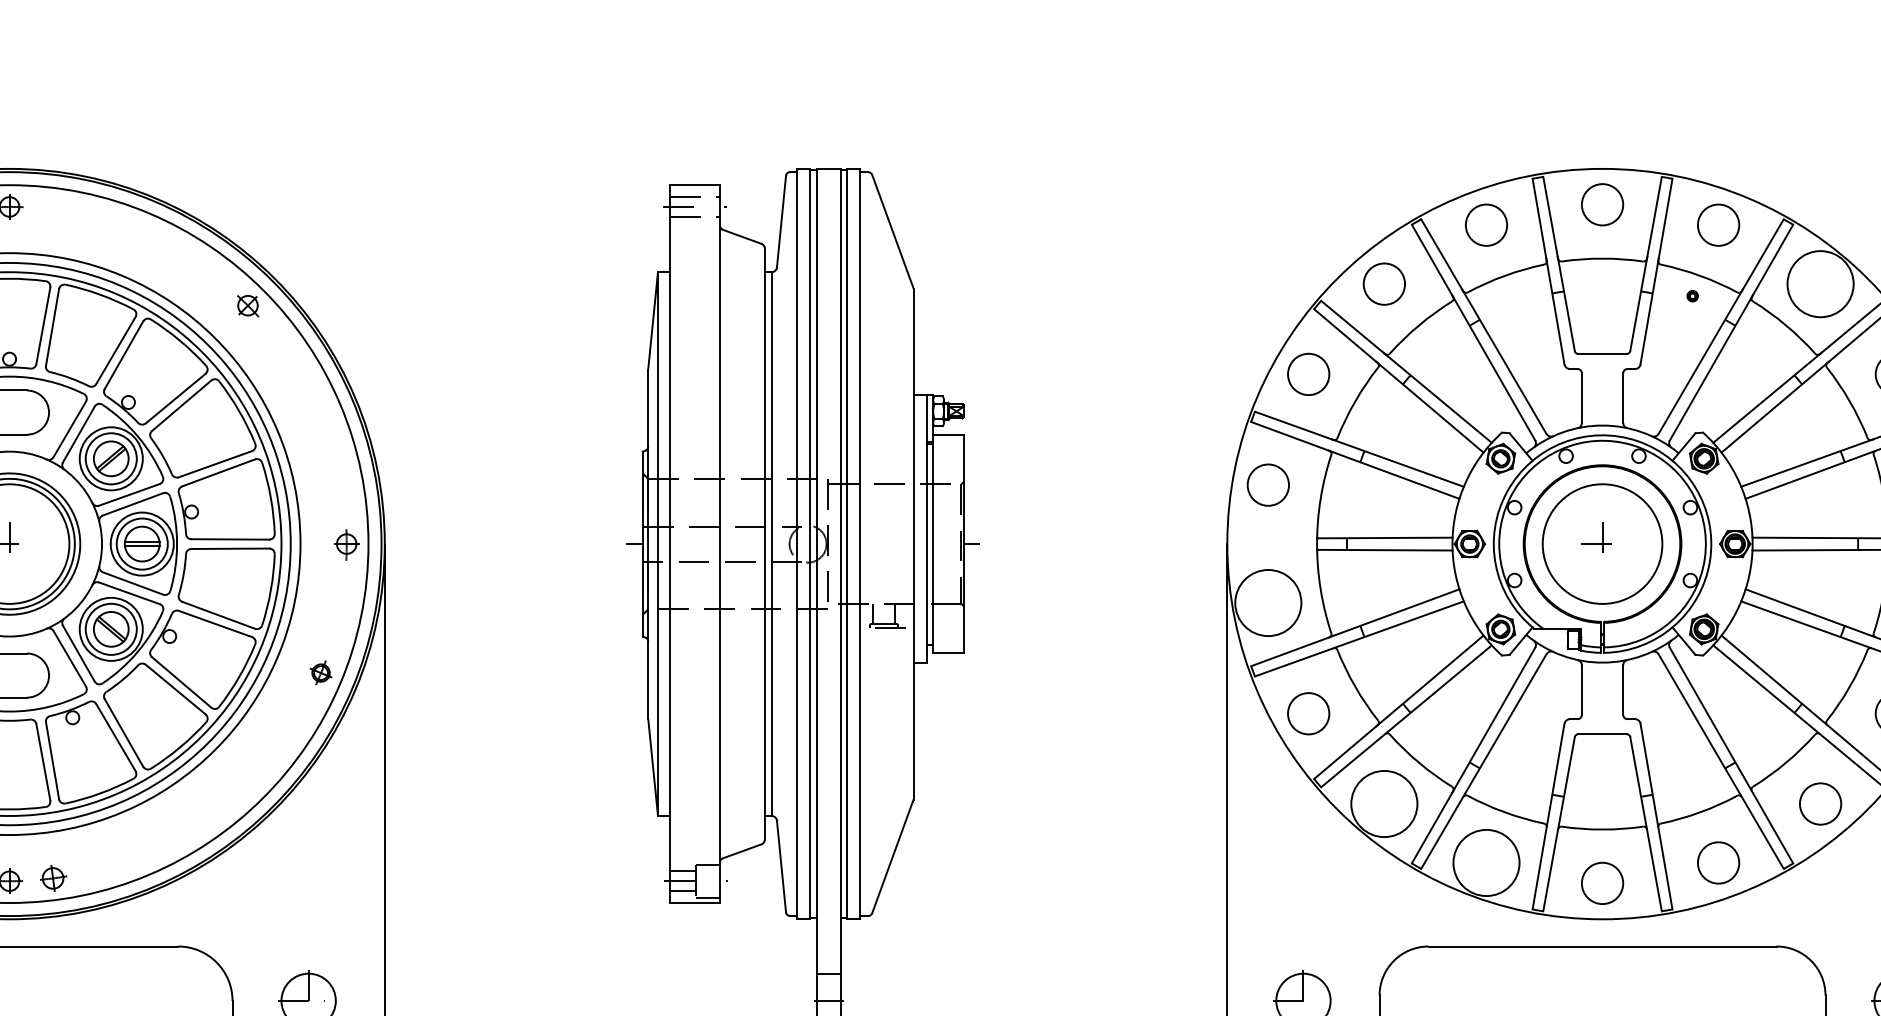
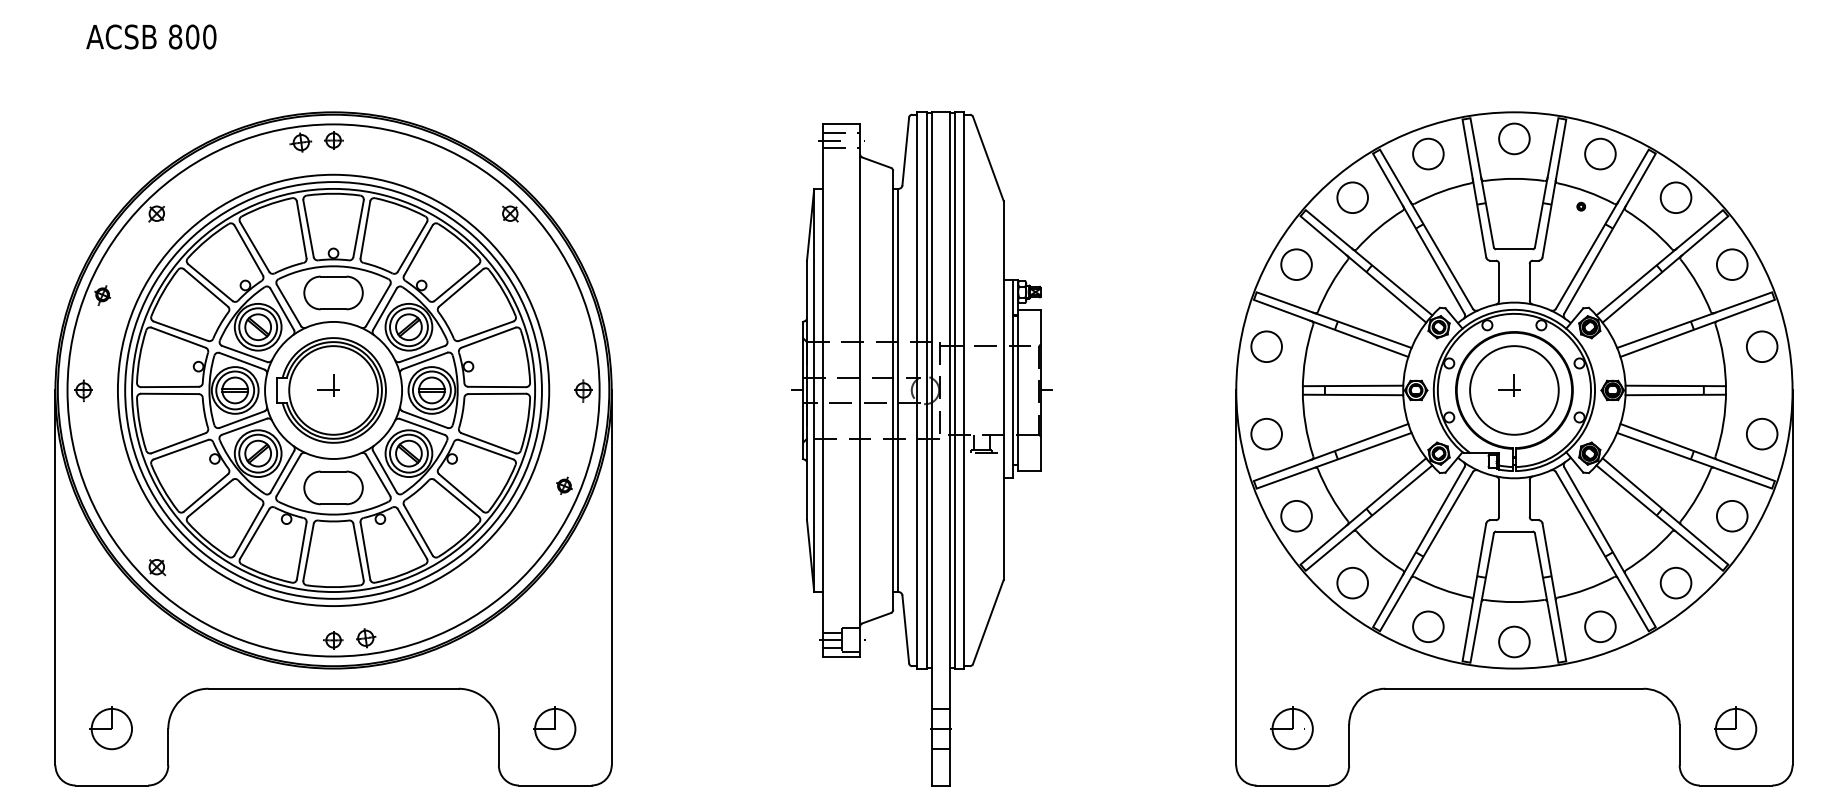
circle: (1819, 283) -> (1675, 197), size x0.62
circle: (1268, 602) -> (1266, 433), size x0.62
circle: (1384, 803) -> (1352, 582), size x0.62
circle: (1486, 862) -> (1428, 626), size x0.62

